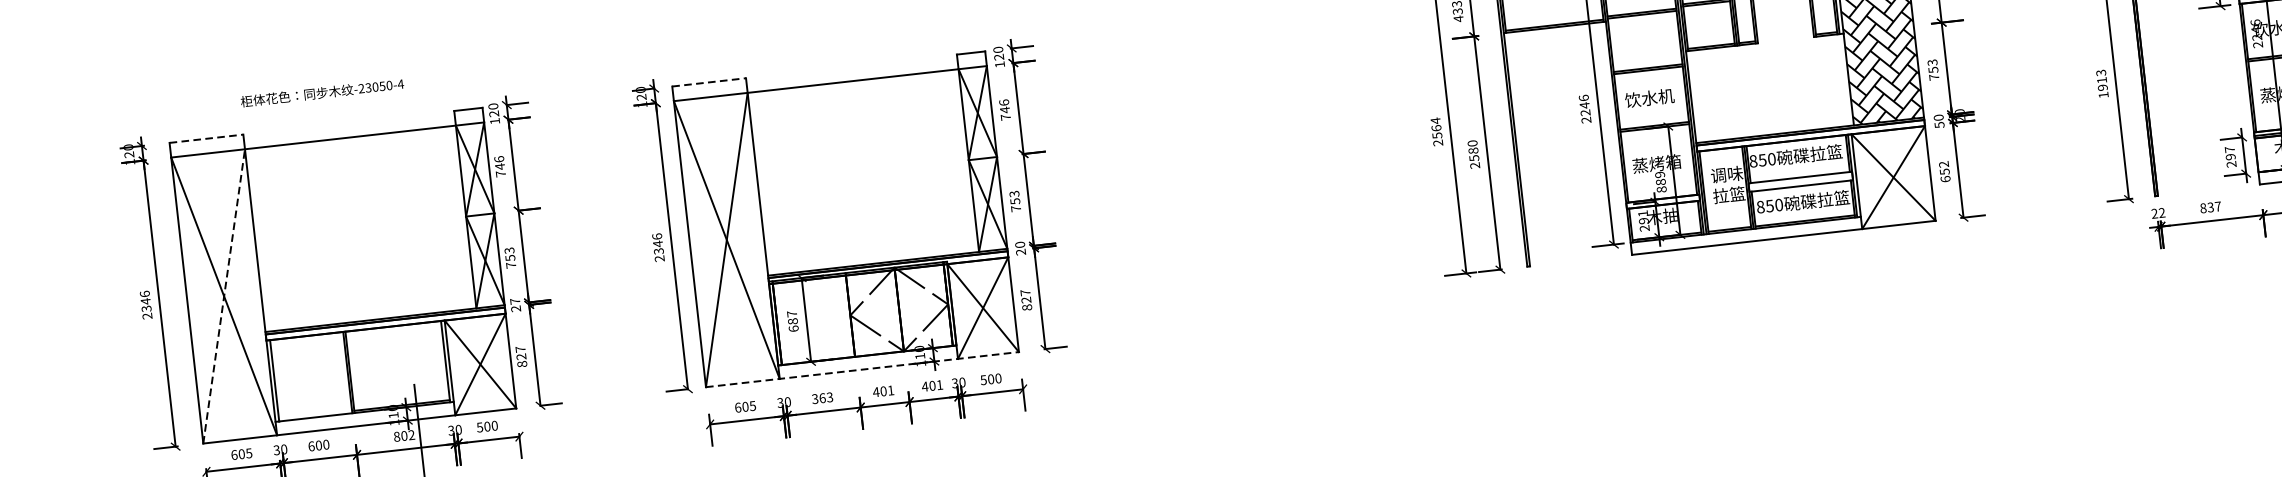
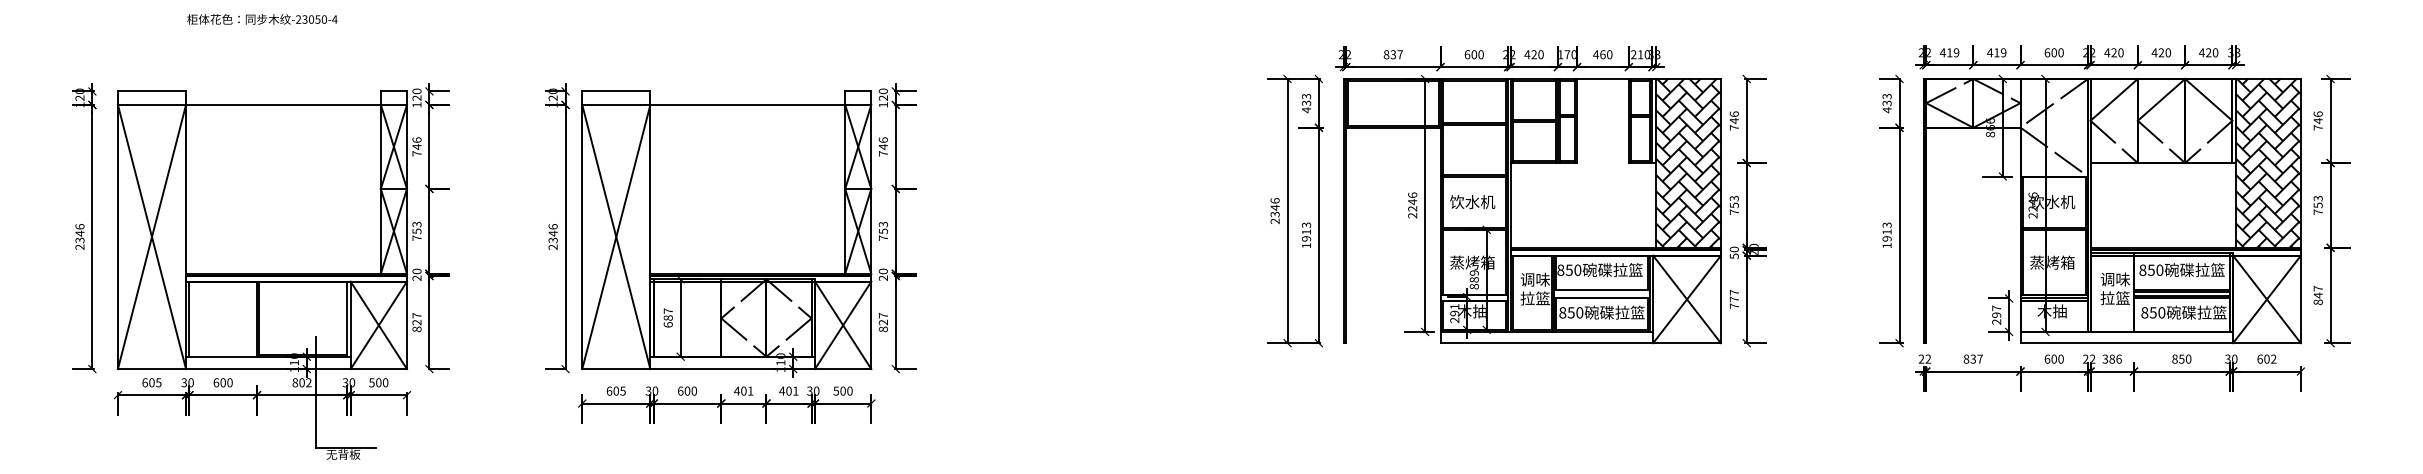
line: (709, 82) -> (616, 91), dashed -> solid
text: (322, 92) -> (262, 19), moved
text: (1435, 127) -> (1274, 206), 2564 -> 2346
line: (207, 138) -> (152, 91), dashed -> solid
text: (1473, 154) -> (1306, 235), 2580 -> 1913
text: (1943, 170) -> (1733, 298), 652 -> 777
line: (224, 295) -> (152, 236), dashed -> solid
text: (514, 301) -> (416, 271), 27 -> 20
line: (862, 370) -> (726, 369), dashed -> solid
text: (822, 397) -> (687, 390), 363 -> 600

